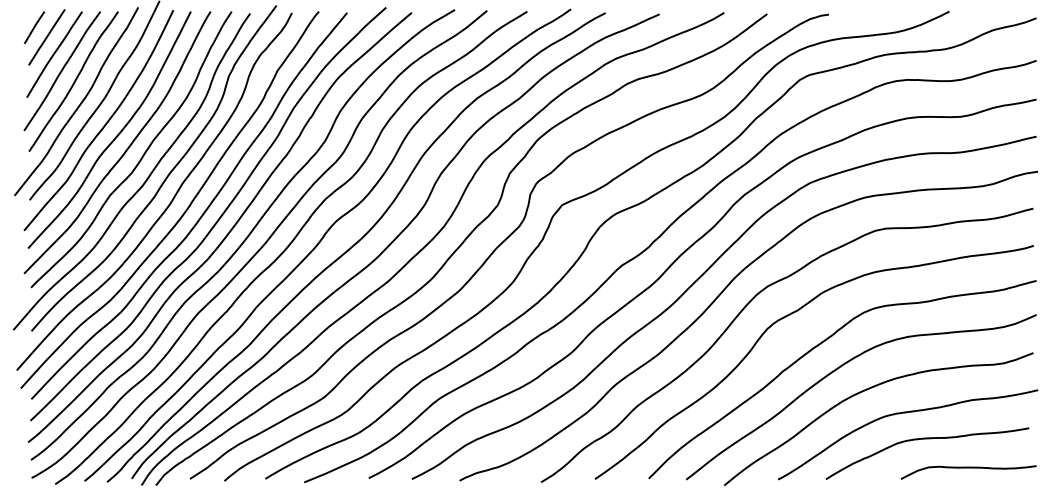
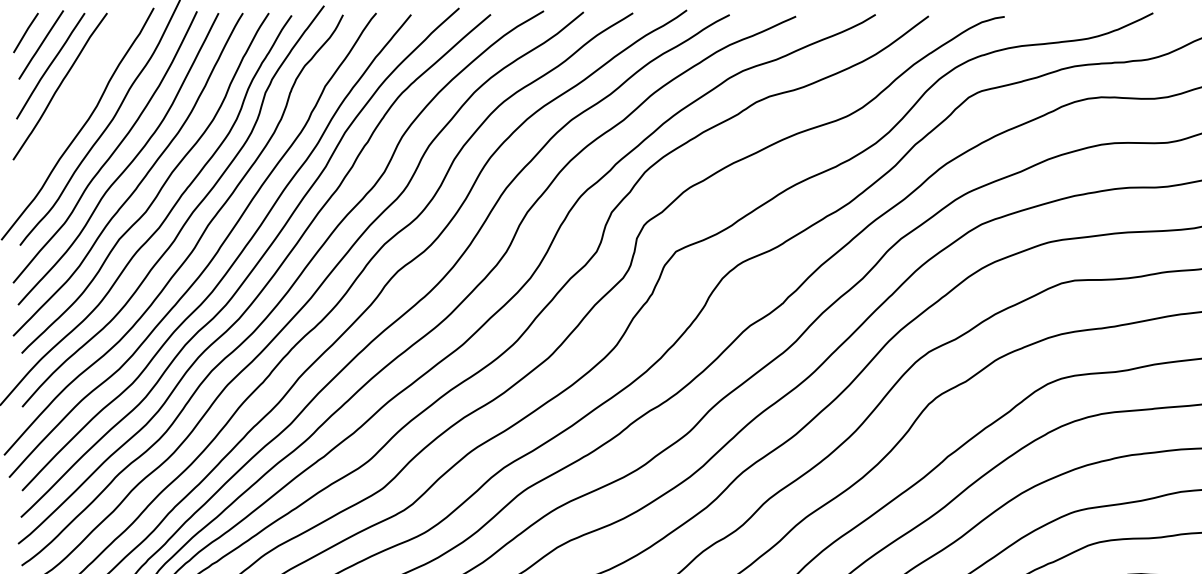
curve: (73, 81) -> (73, 99), removed

